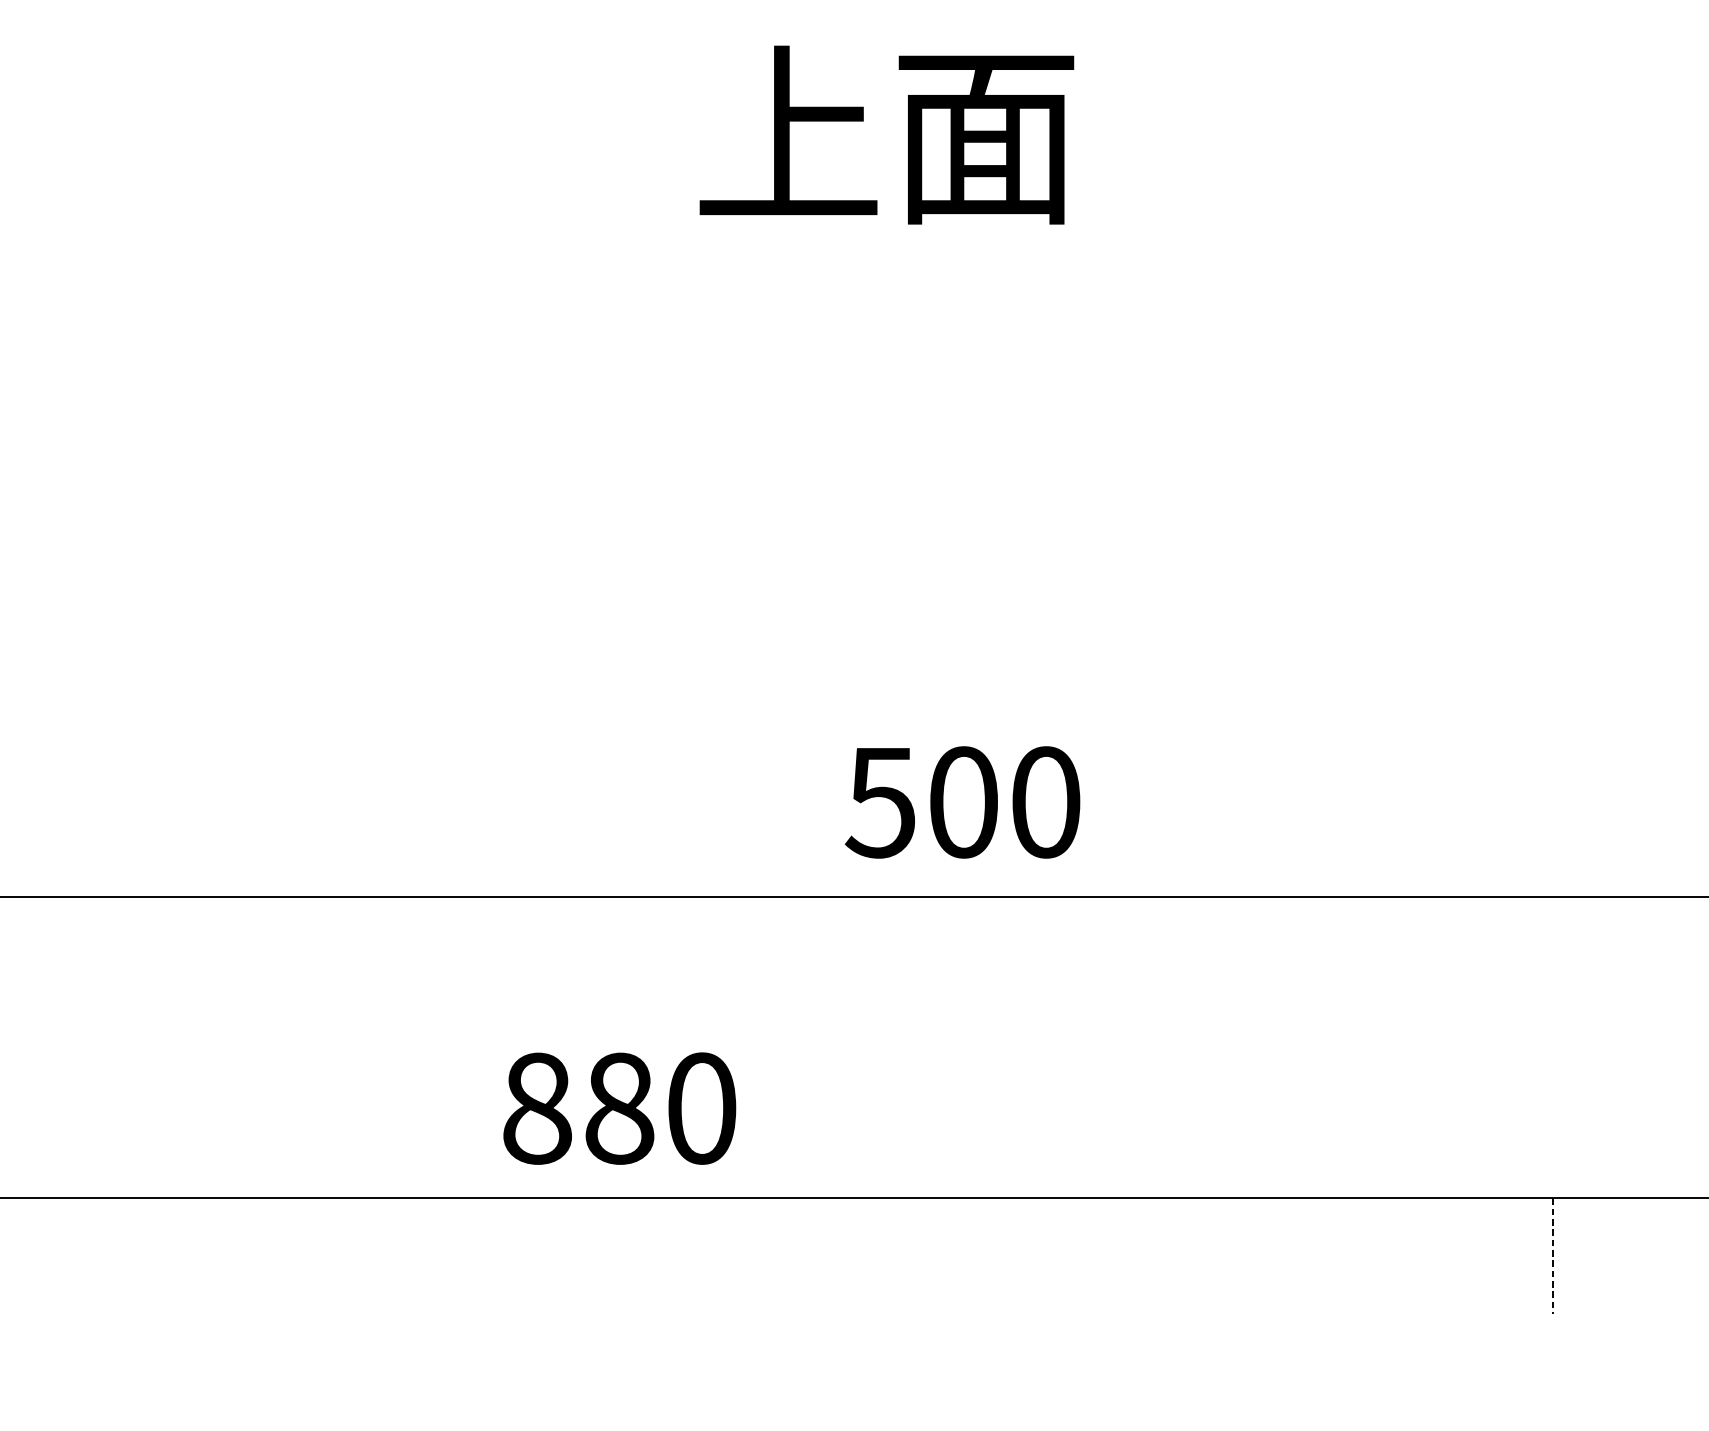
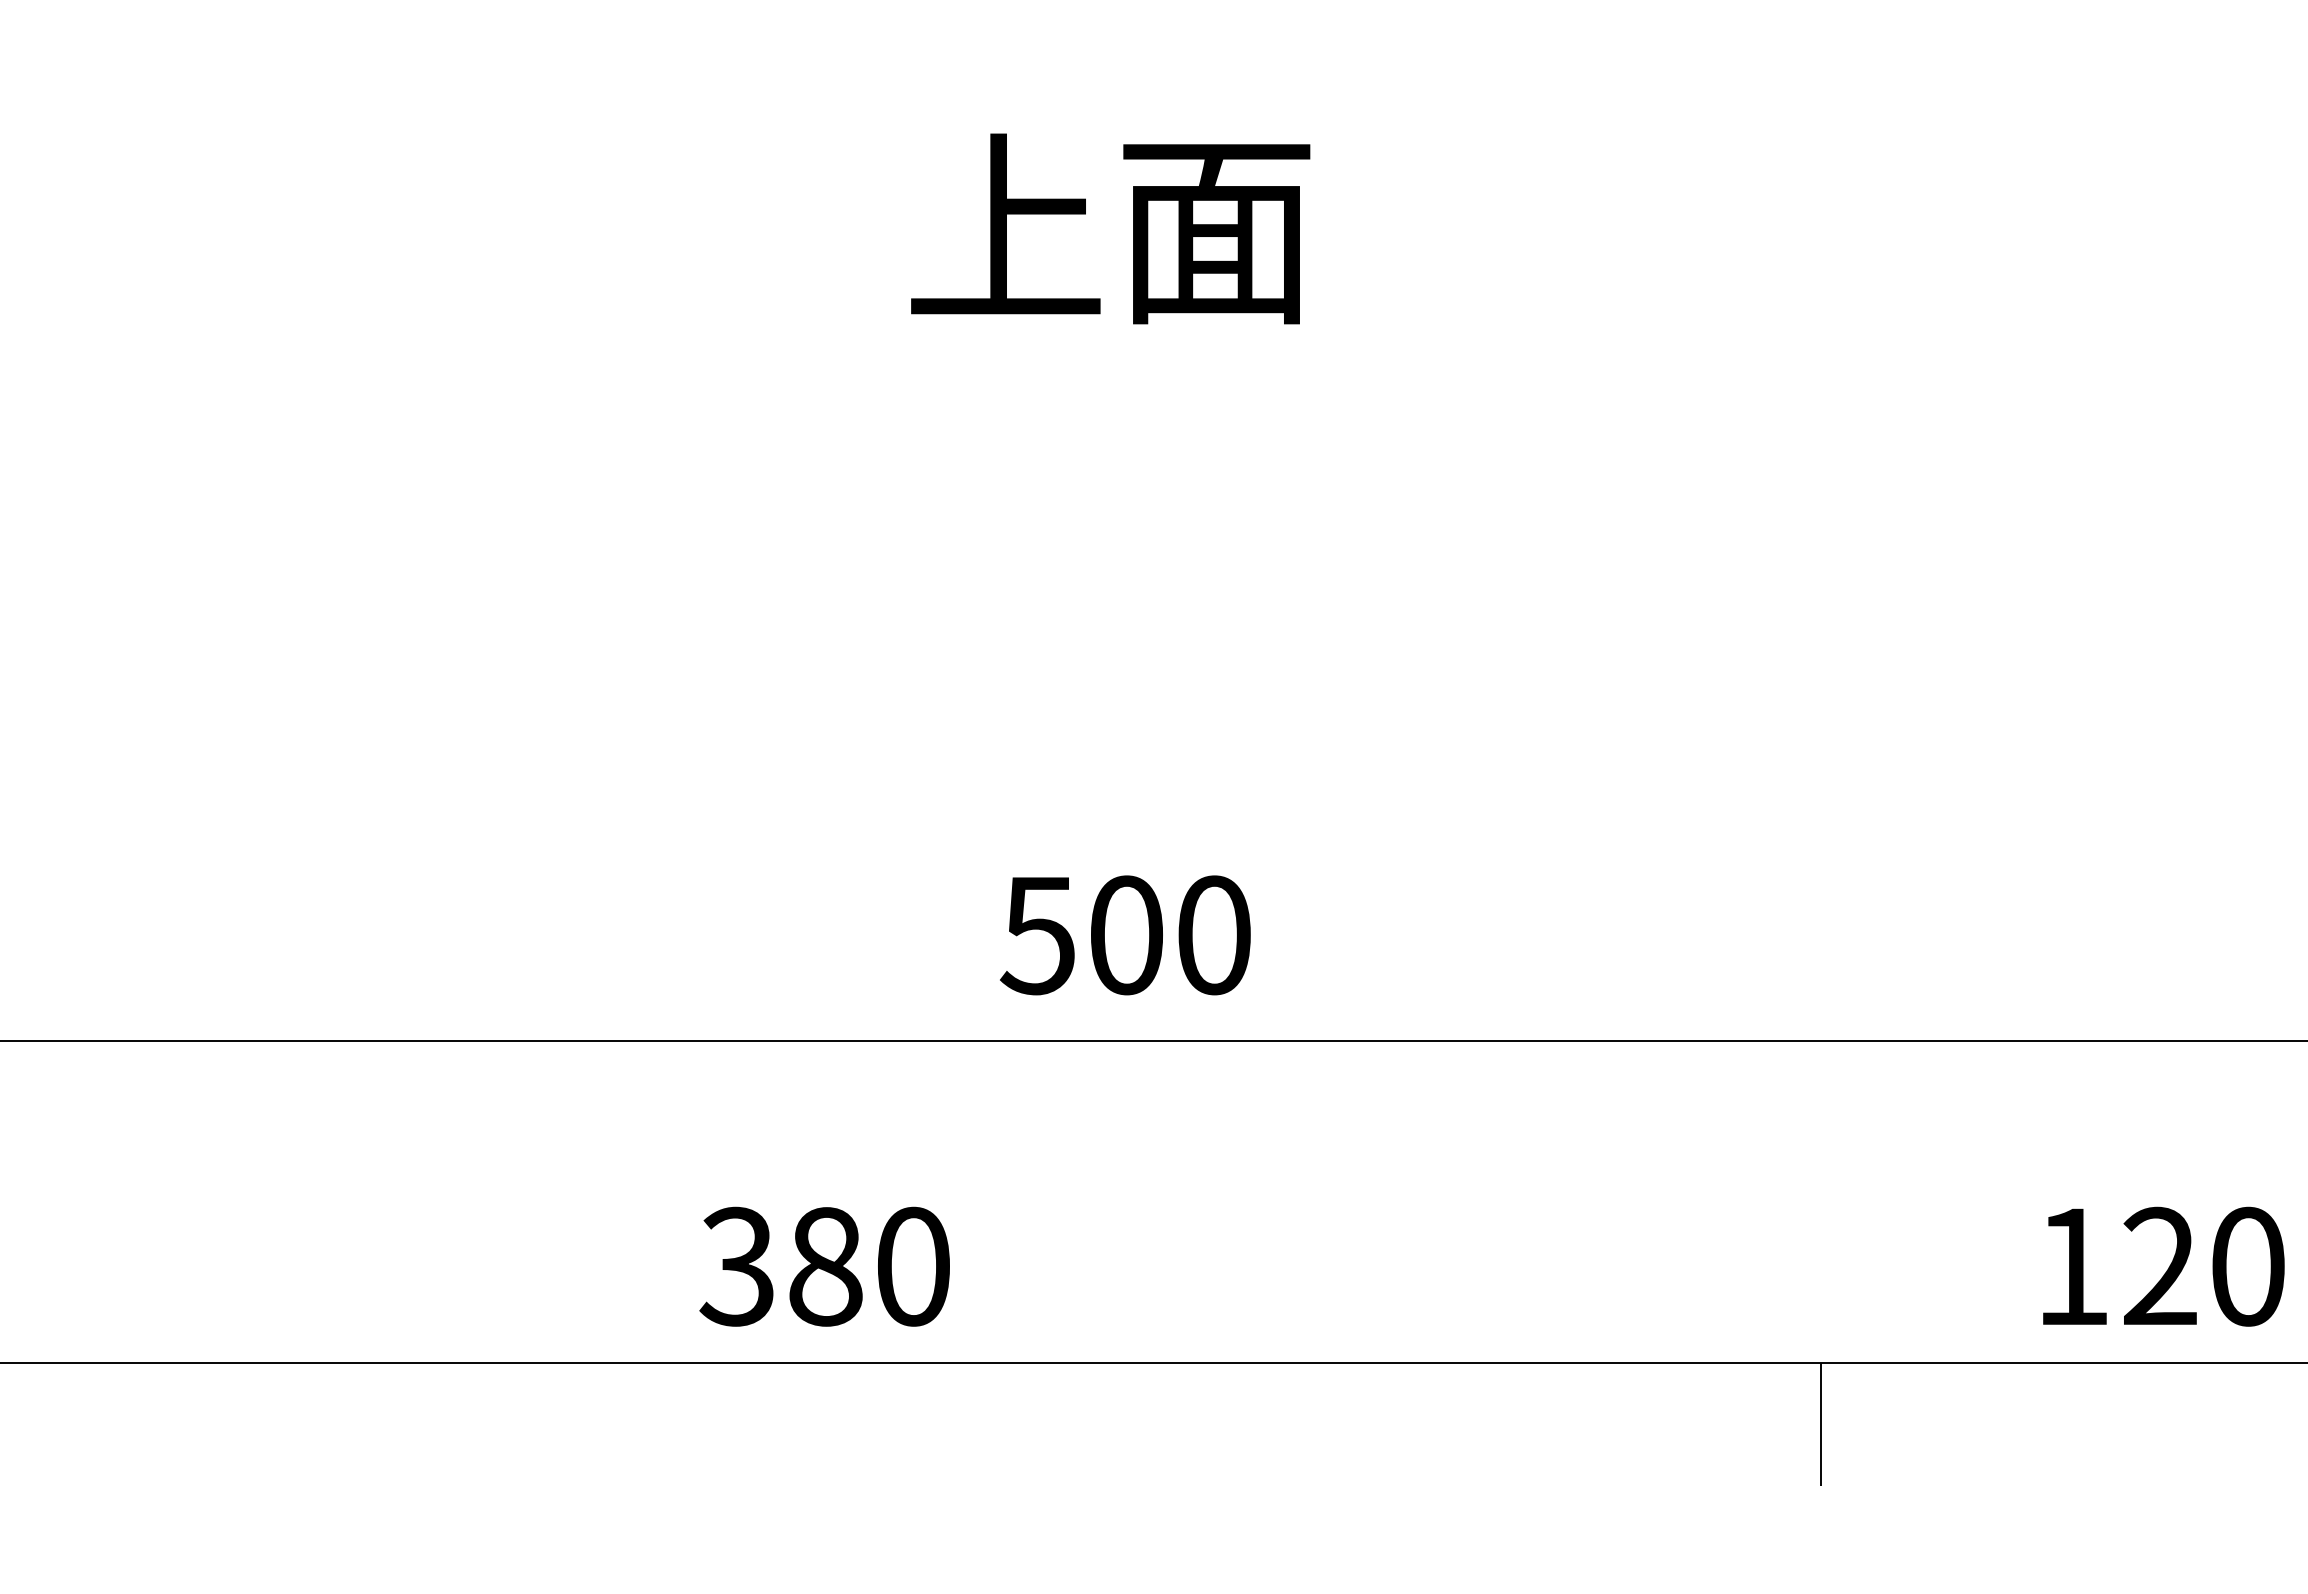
text: (962, 802) -> (1125, 935), moved
text: (535, 1108) -> (736, 1266), 880 -> 380
line: (1553, 1256) -> (1821, 1424), dashed -> solid

